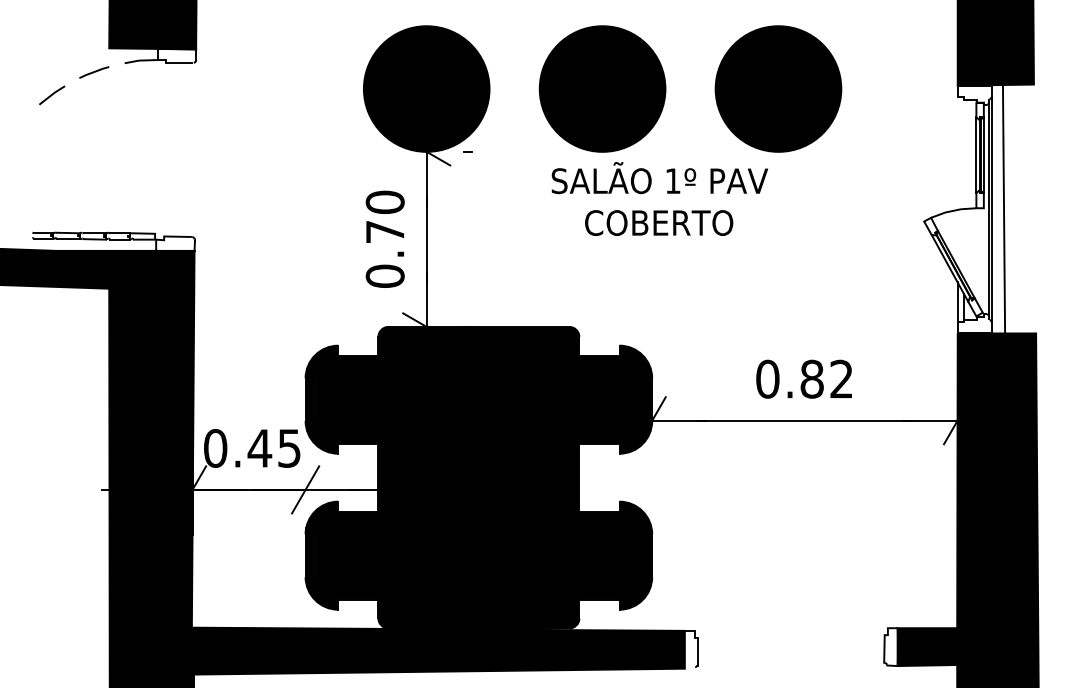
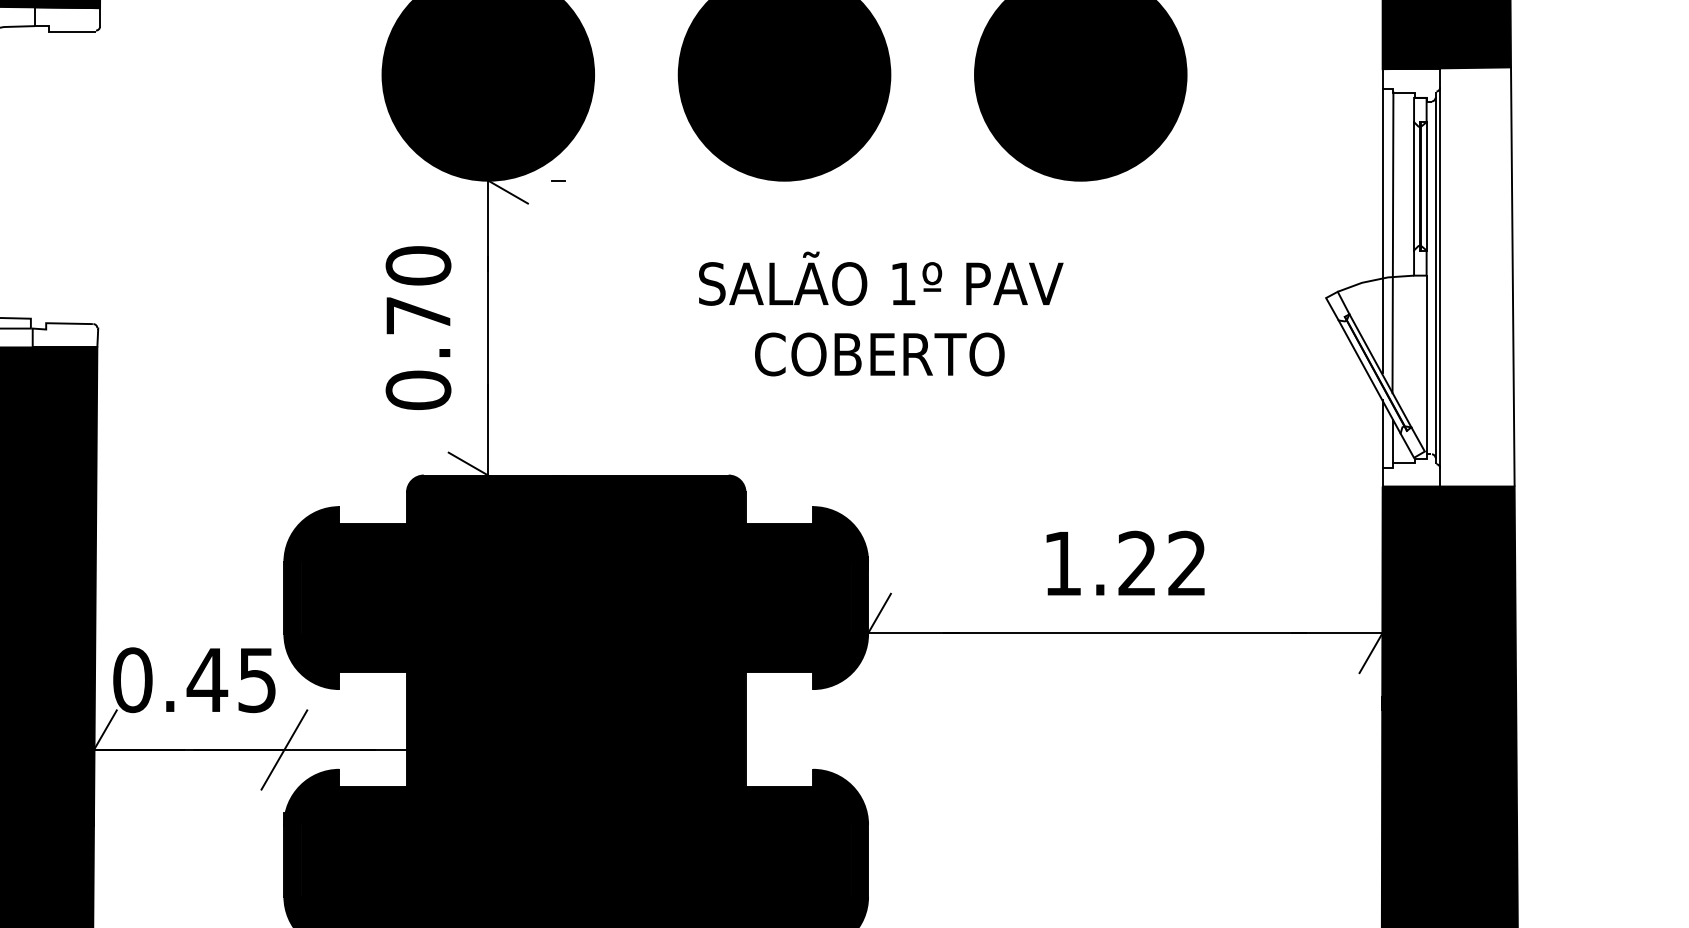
line: (957, 181) -> (1382, 230), added
line: (963, 188) -> (1392, 242), added
text: (659, 198) -> (880, 313), moved
line: (1003, 208) -> (1511, 276), moved
line: (983, 261) -> (1426, 365), added
text: (789, 378) -> (1099, 562), 0.82 -> 1.22

